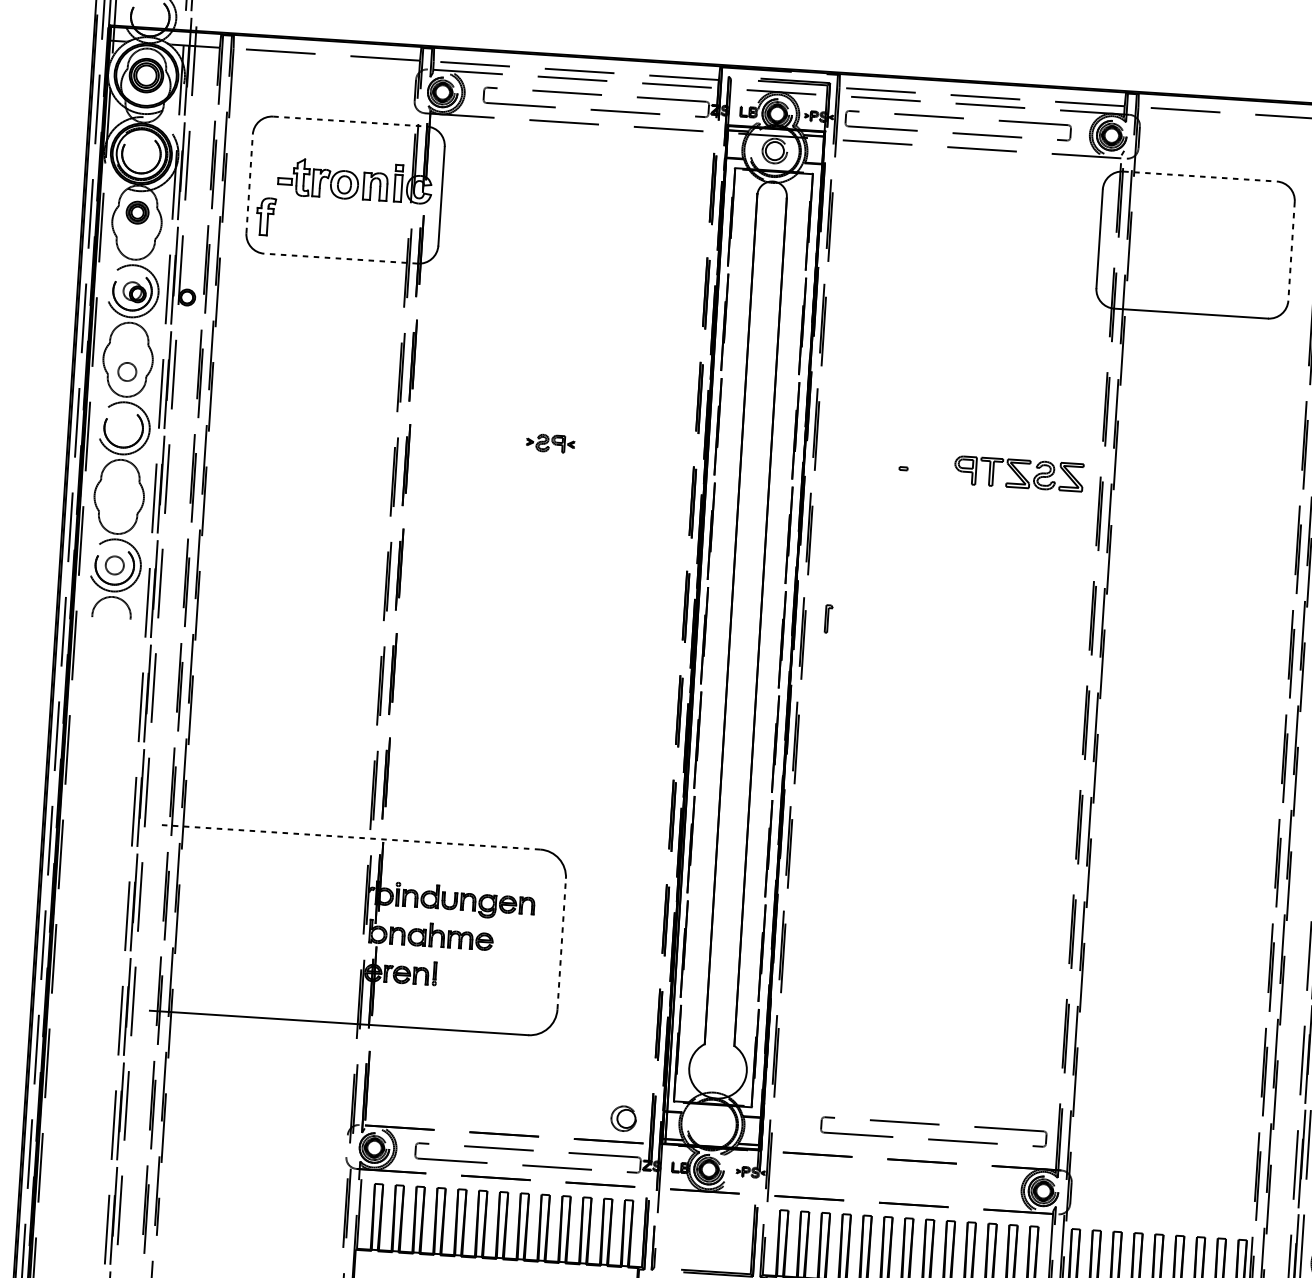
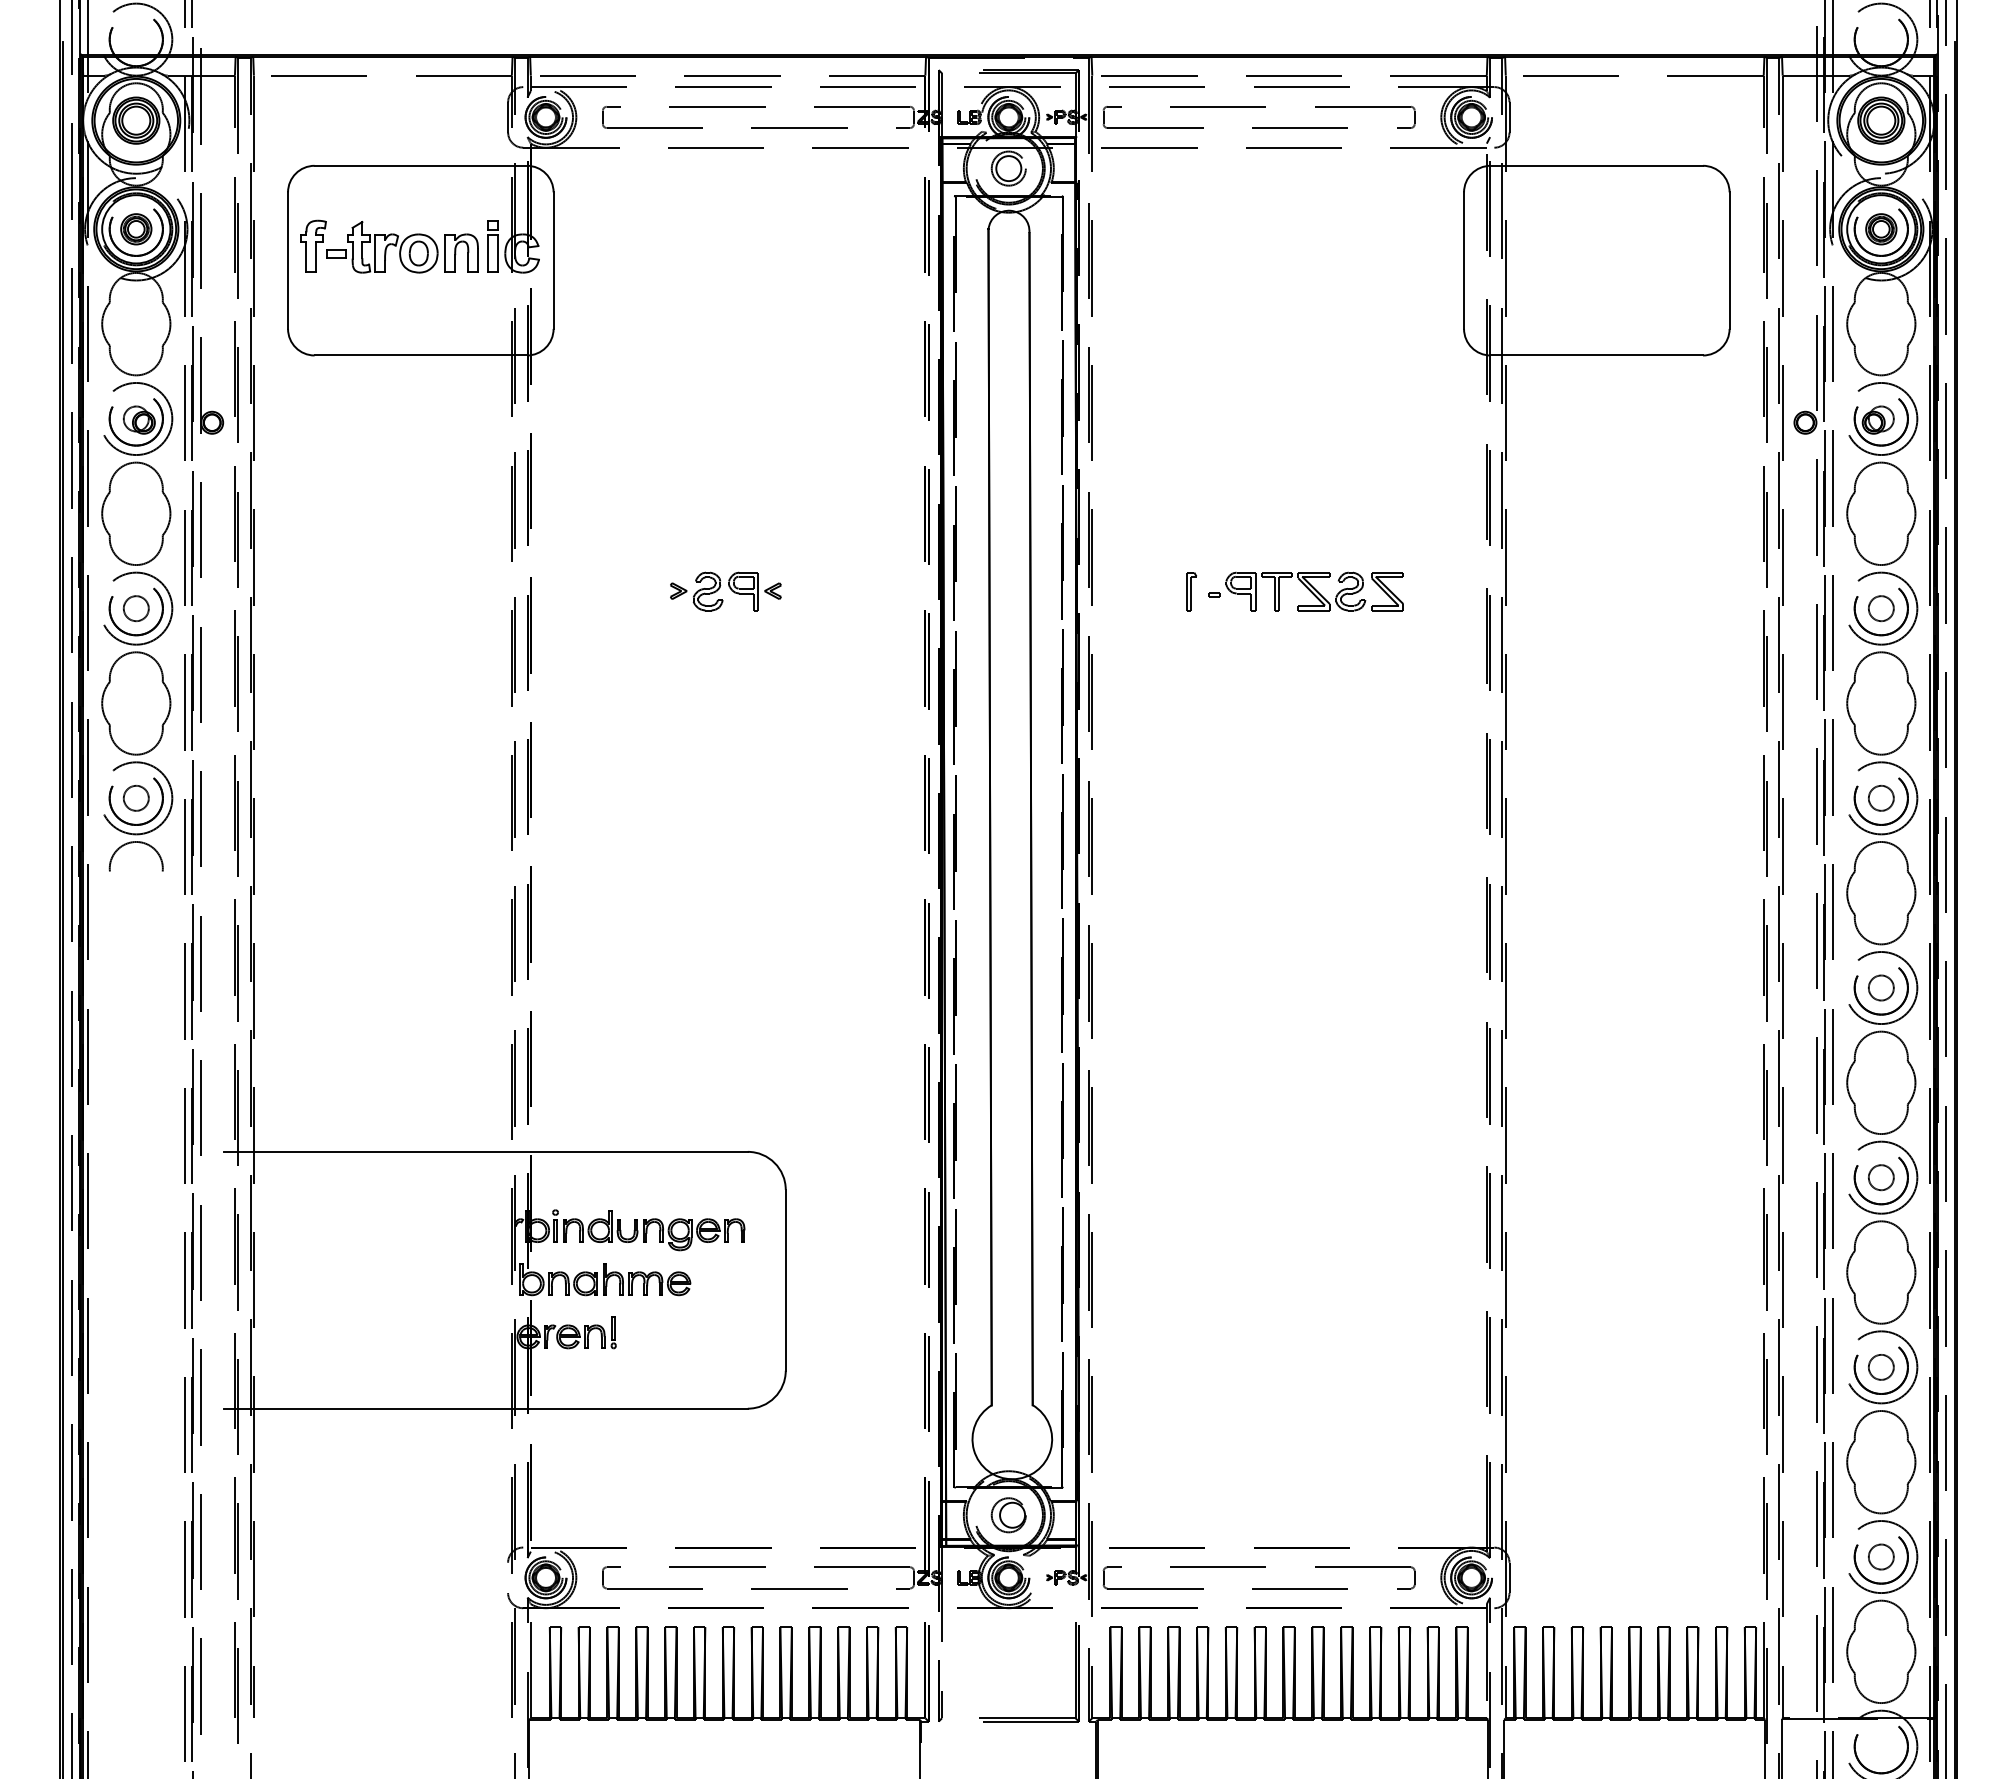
line: (350, 121) -> (421, 165), dashed -> solid
line: (1200, 176) -> (1597, 165), dashed -> solid
line: (249, 183) -> (288, 260), dashed -> solid
part: (137, 212) -> (136, 229), moved
part: (266, 216) -> (313, 245), moved
line: (1291, 251) -> (1729, 261), dashed -> solid
line: (340, 258) -> (420, 355), dashed -> solid
circle: (126, 371) -> (135, 608), moved
part: (550, 443) -> (725, 591), size x1.67
part: (1018, 473) -> (1314, 591), moved
part: (828, 618) -> (1191, 591), moved
line: (351, 837) -> (486, 1151), dashed -> solid
line: (561, 943) -> (785, 1279), dashed -> solid
part: (623, 1118) -> (1008, 1515), moved
part: (933, 1124) -> (1258, 1567), moved

